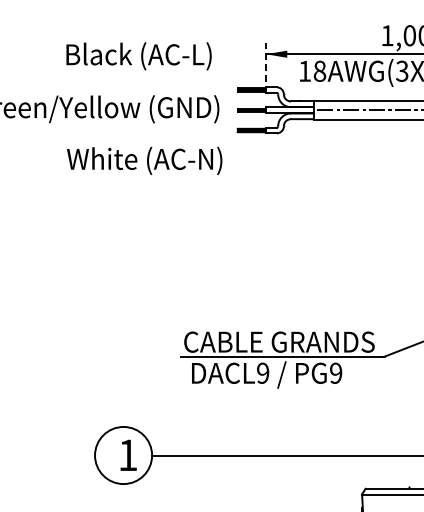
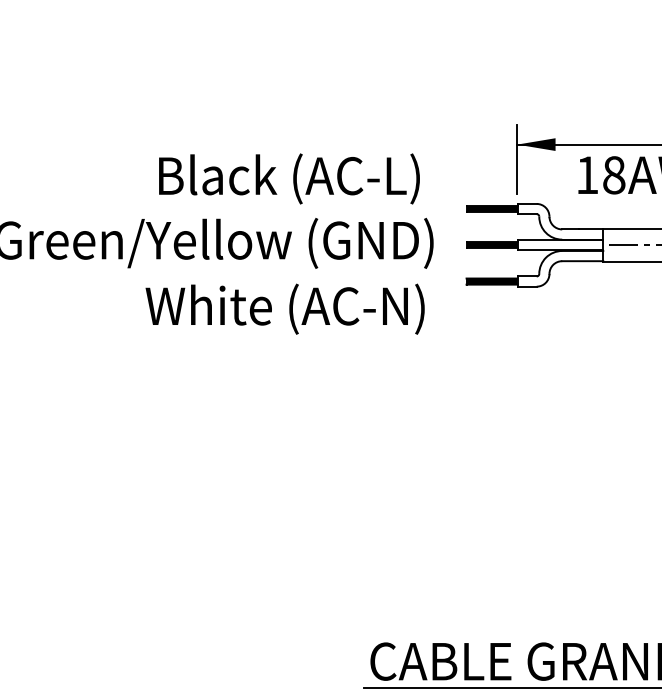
text: (138, 56) -> (288, 179), moved
line: (265, 61) -> (516, 157), dashed -> solid
text: (144, 160) -> (284, 308), moved

